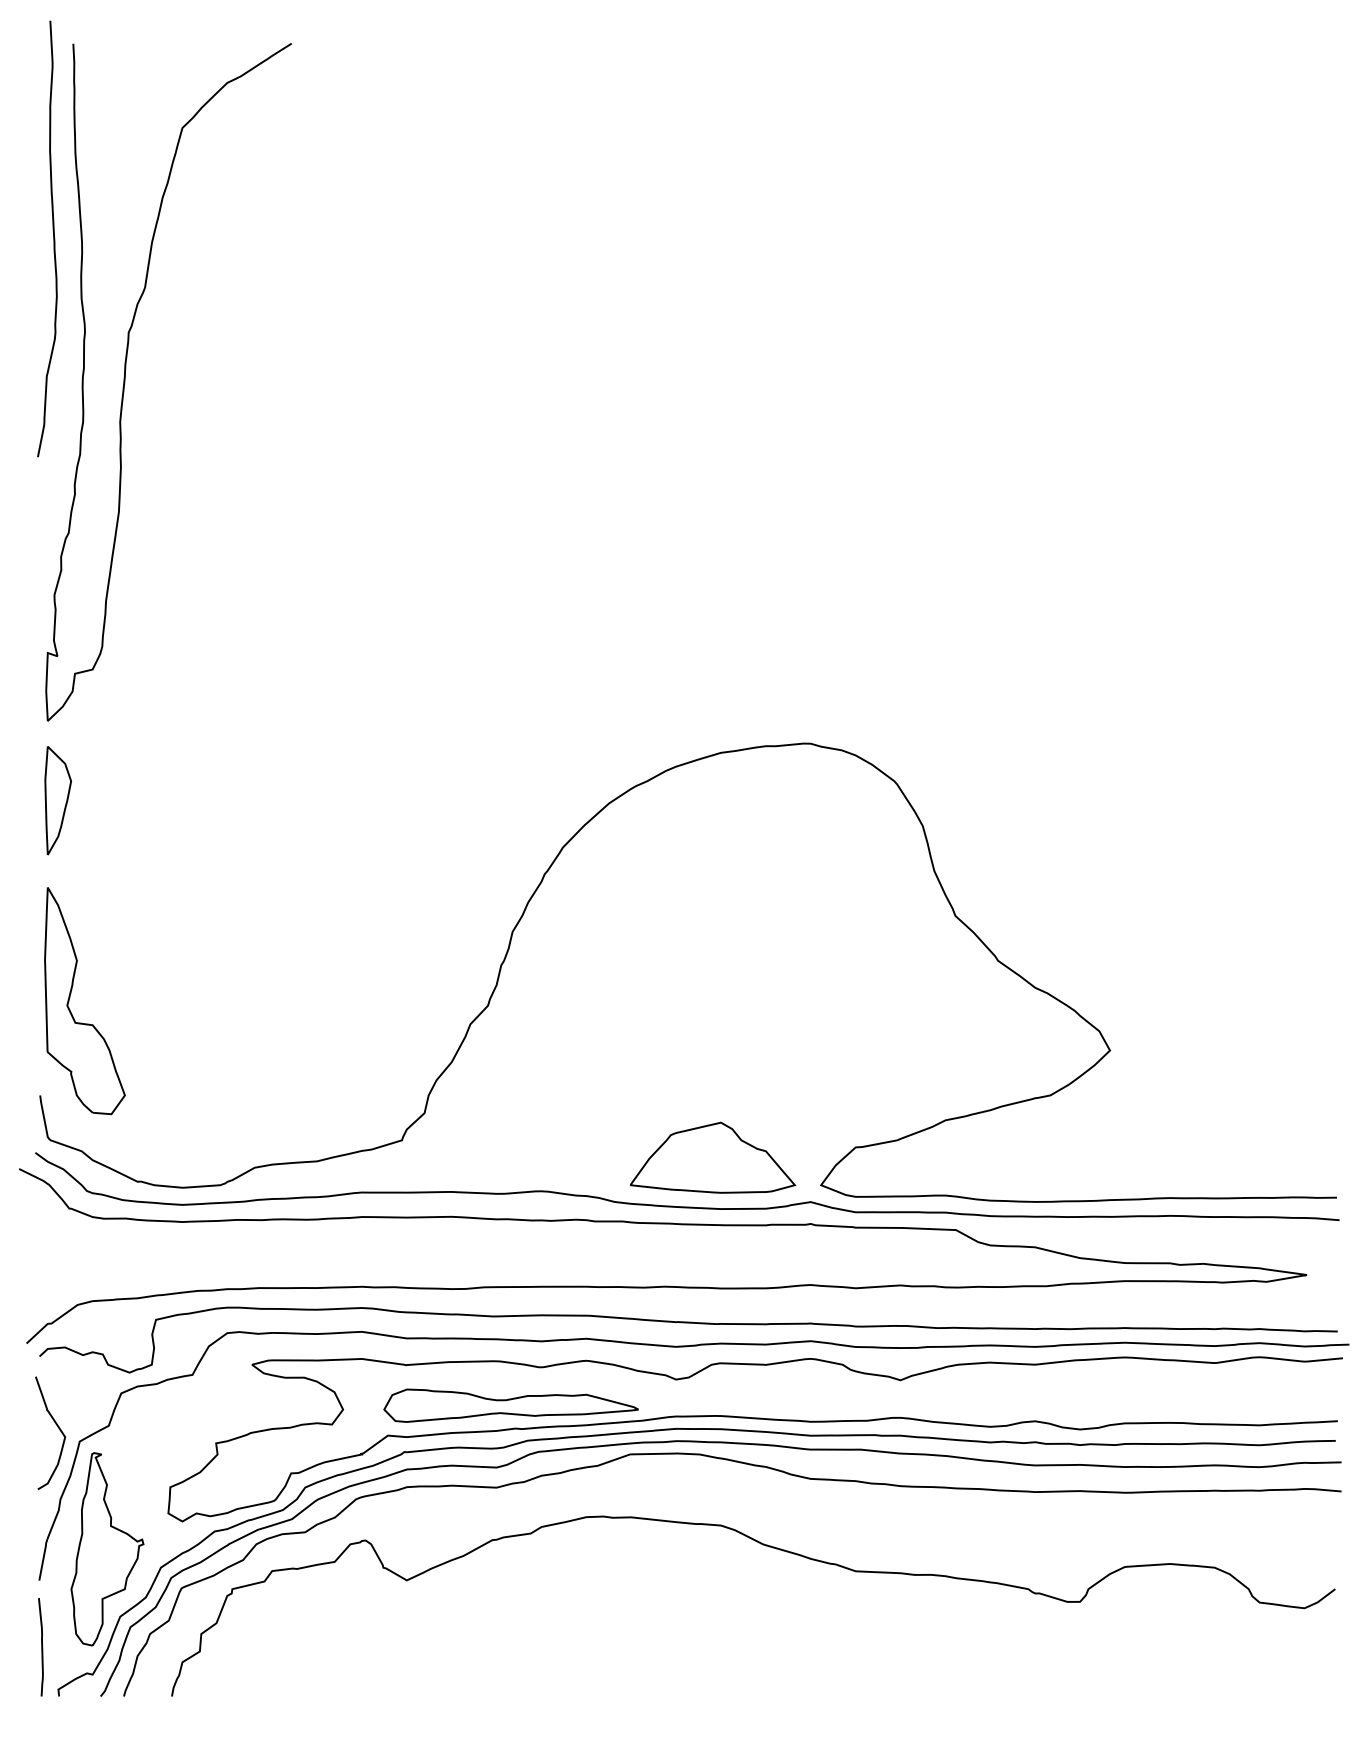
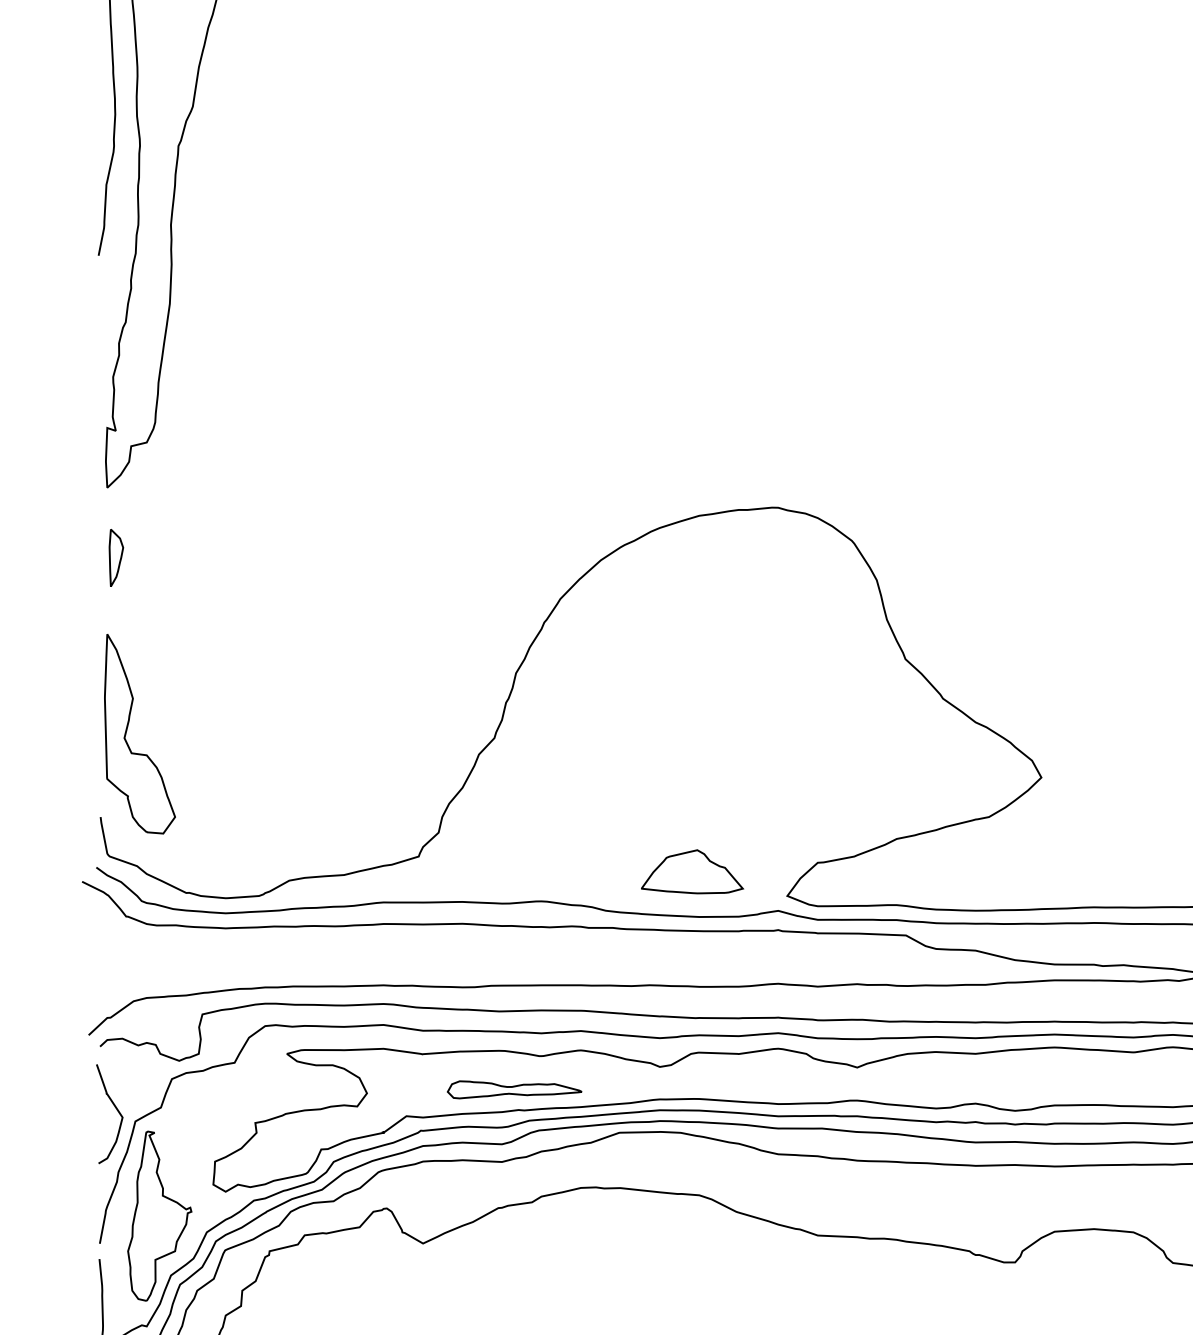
part: (57, 800) -> (115, 557), size x0.6
part: (713, 1157) -> (692, 871), size x0.7
part: (510, 1405) -> (514, 1089), size x0.6

